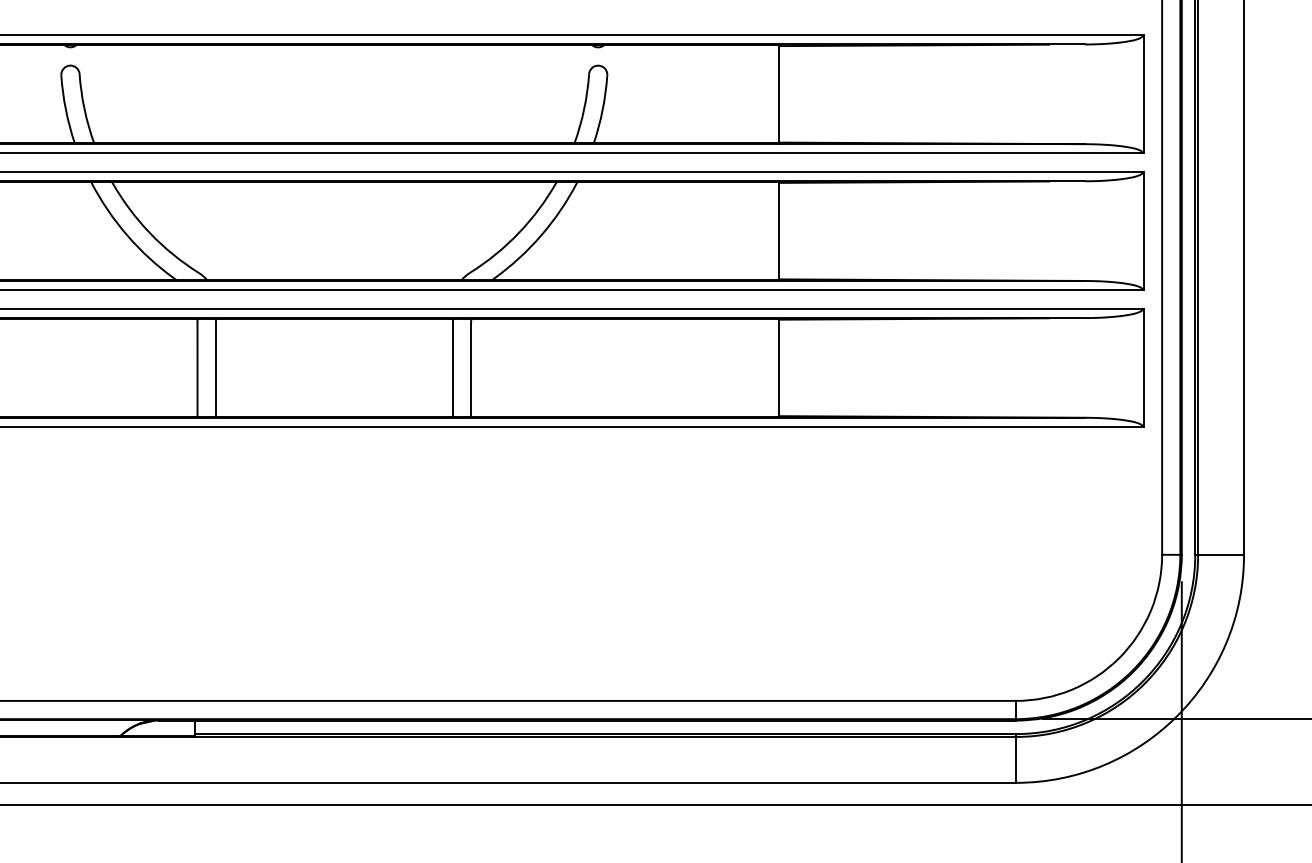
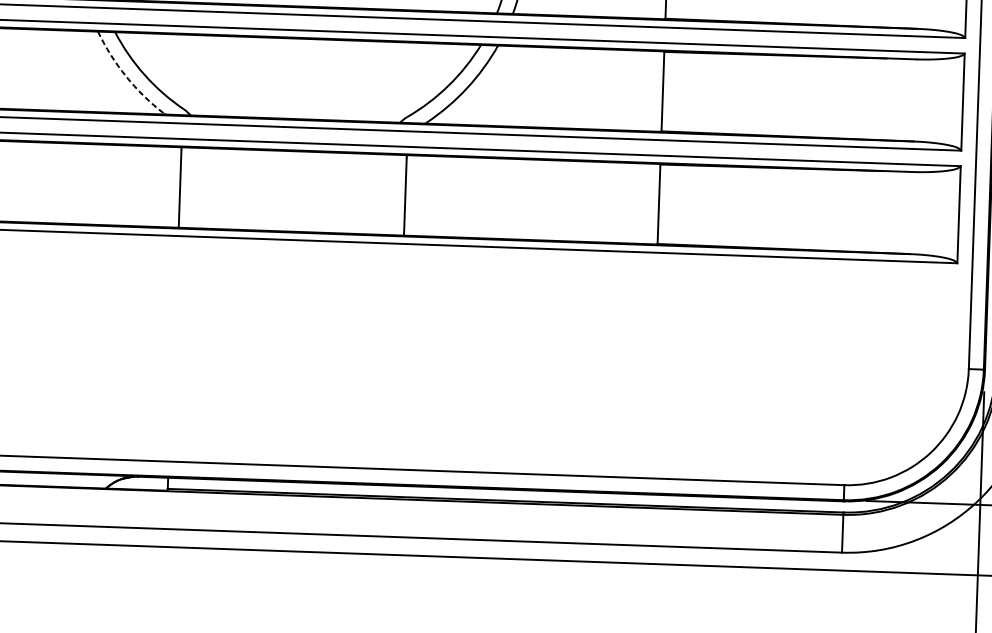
arc: (127, 235) -> (126, 76), solid -> dashed
line: (215, 367) -> (194, 187), removed
line: (452, 367) -> (390, 194), removed

